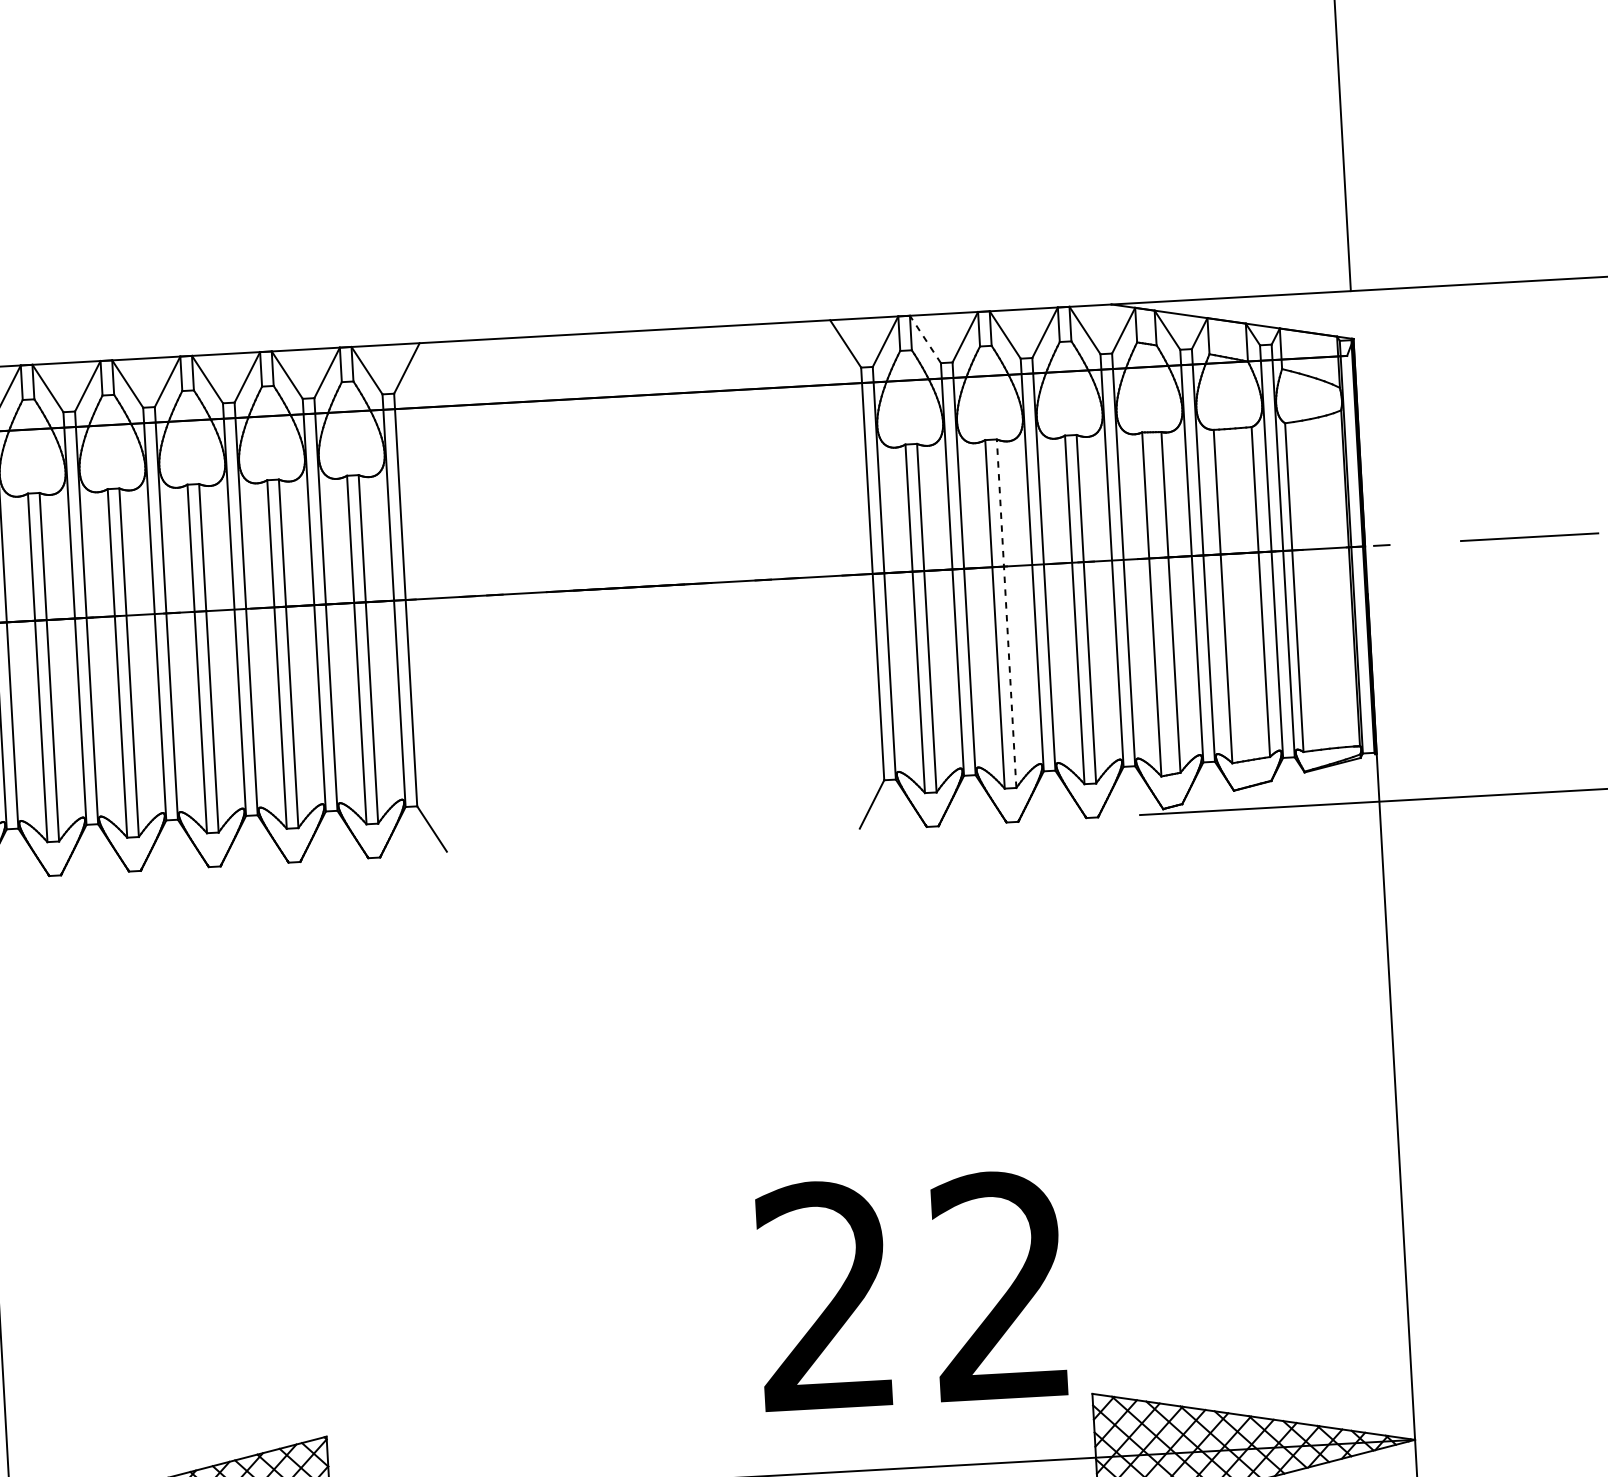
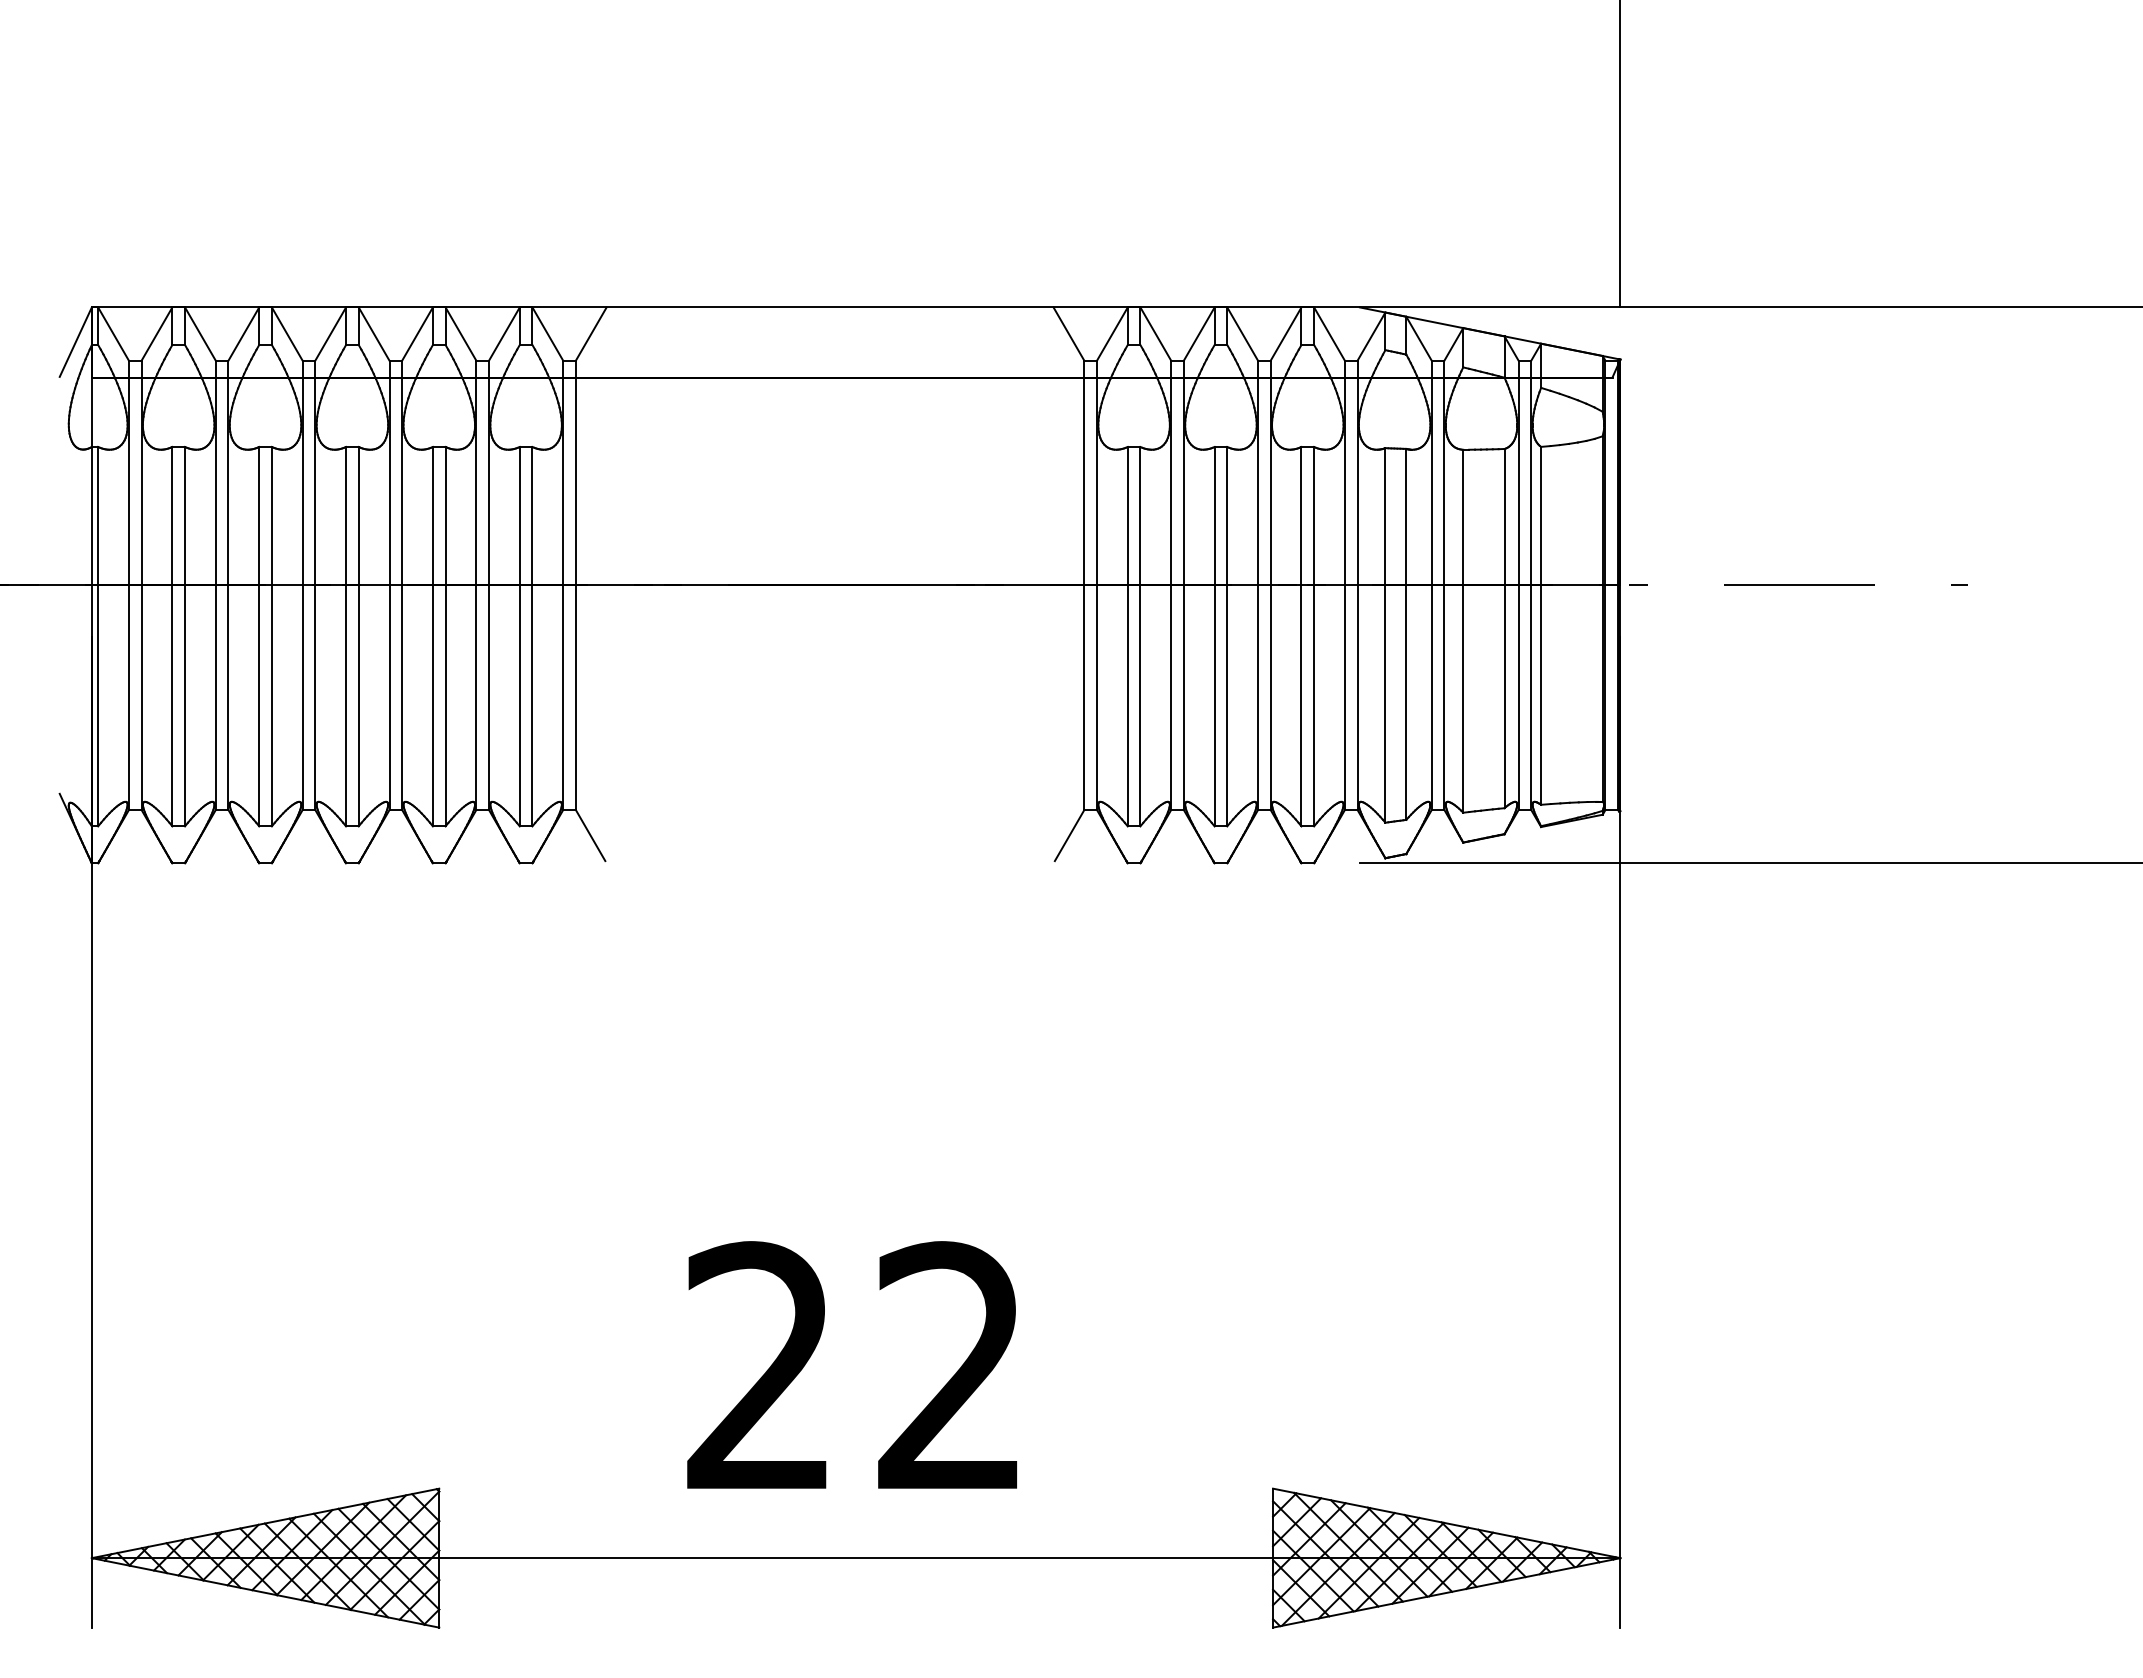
line: (925, 339) -> (1155, 334), dashed -> solid
line: (1006, 613) -> (1227, 636), dashed -> solid
text: (910, 1289) -> (851, 1364), moved

